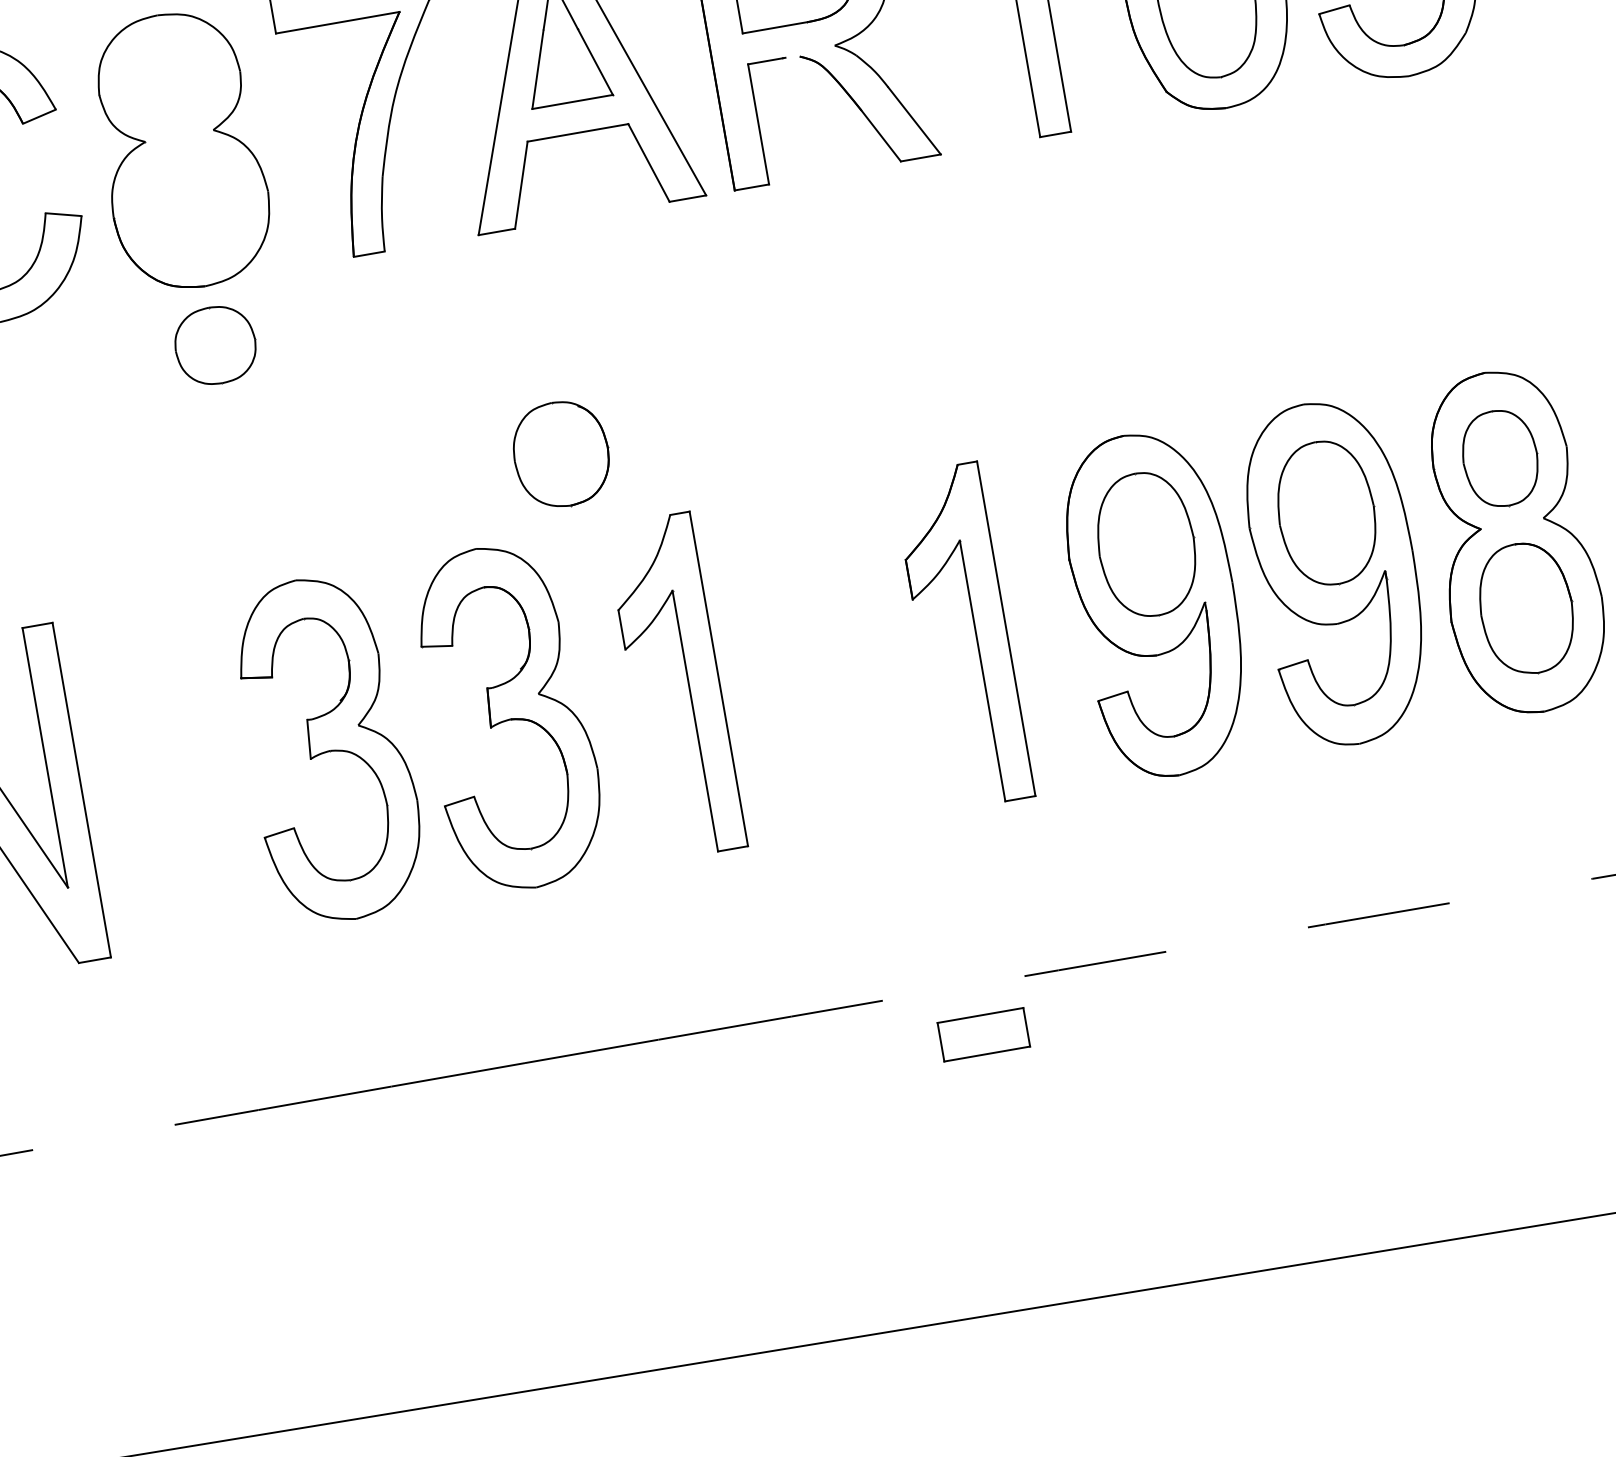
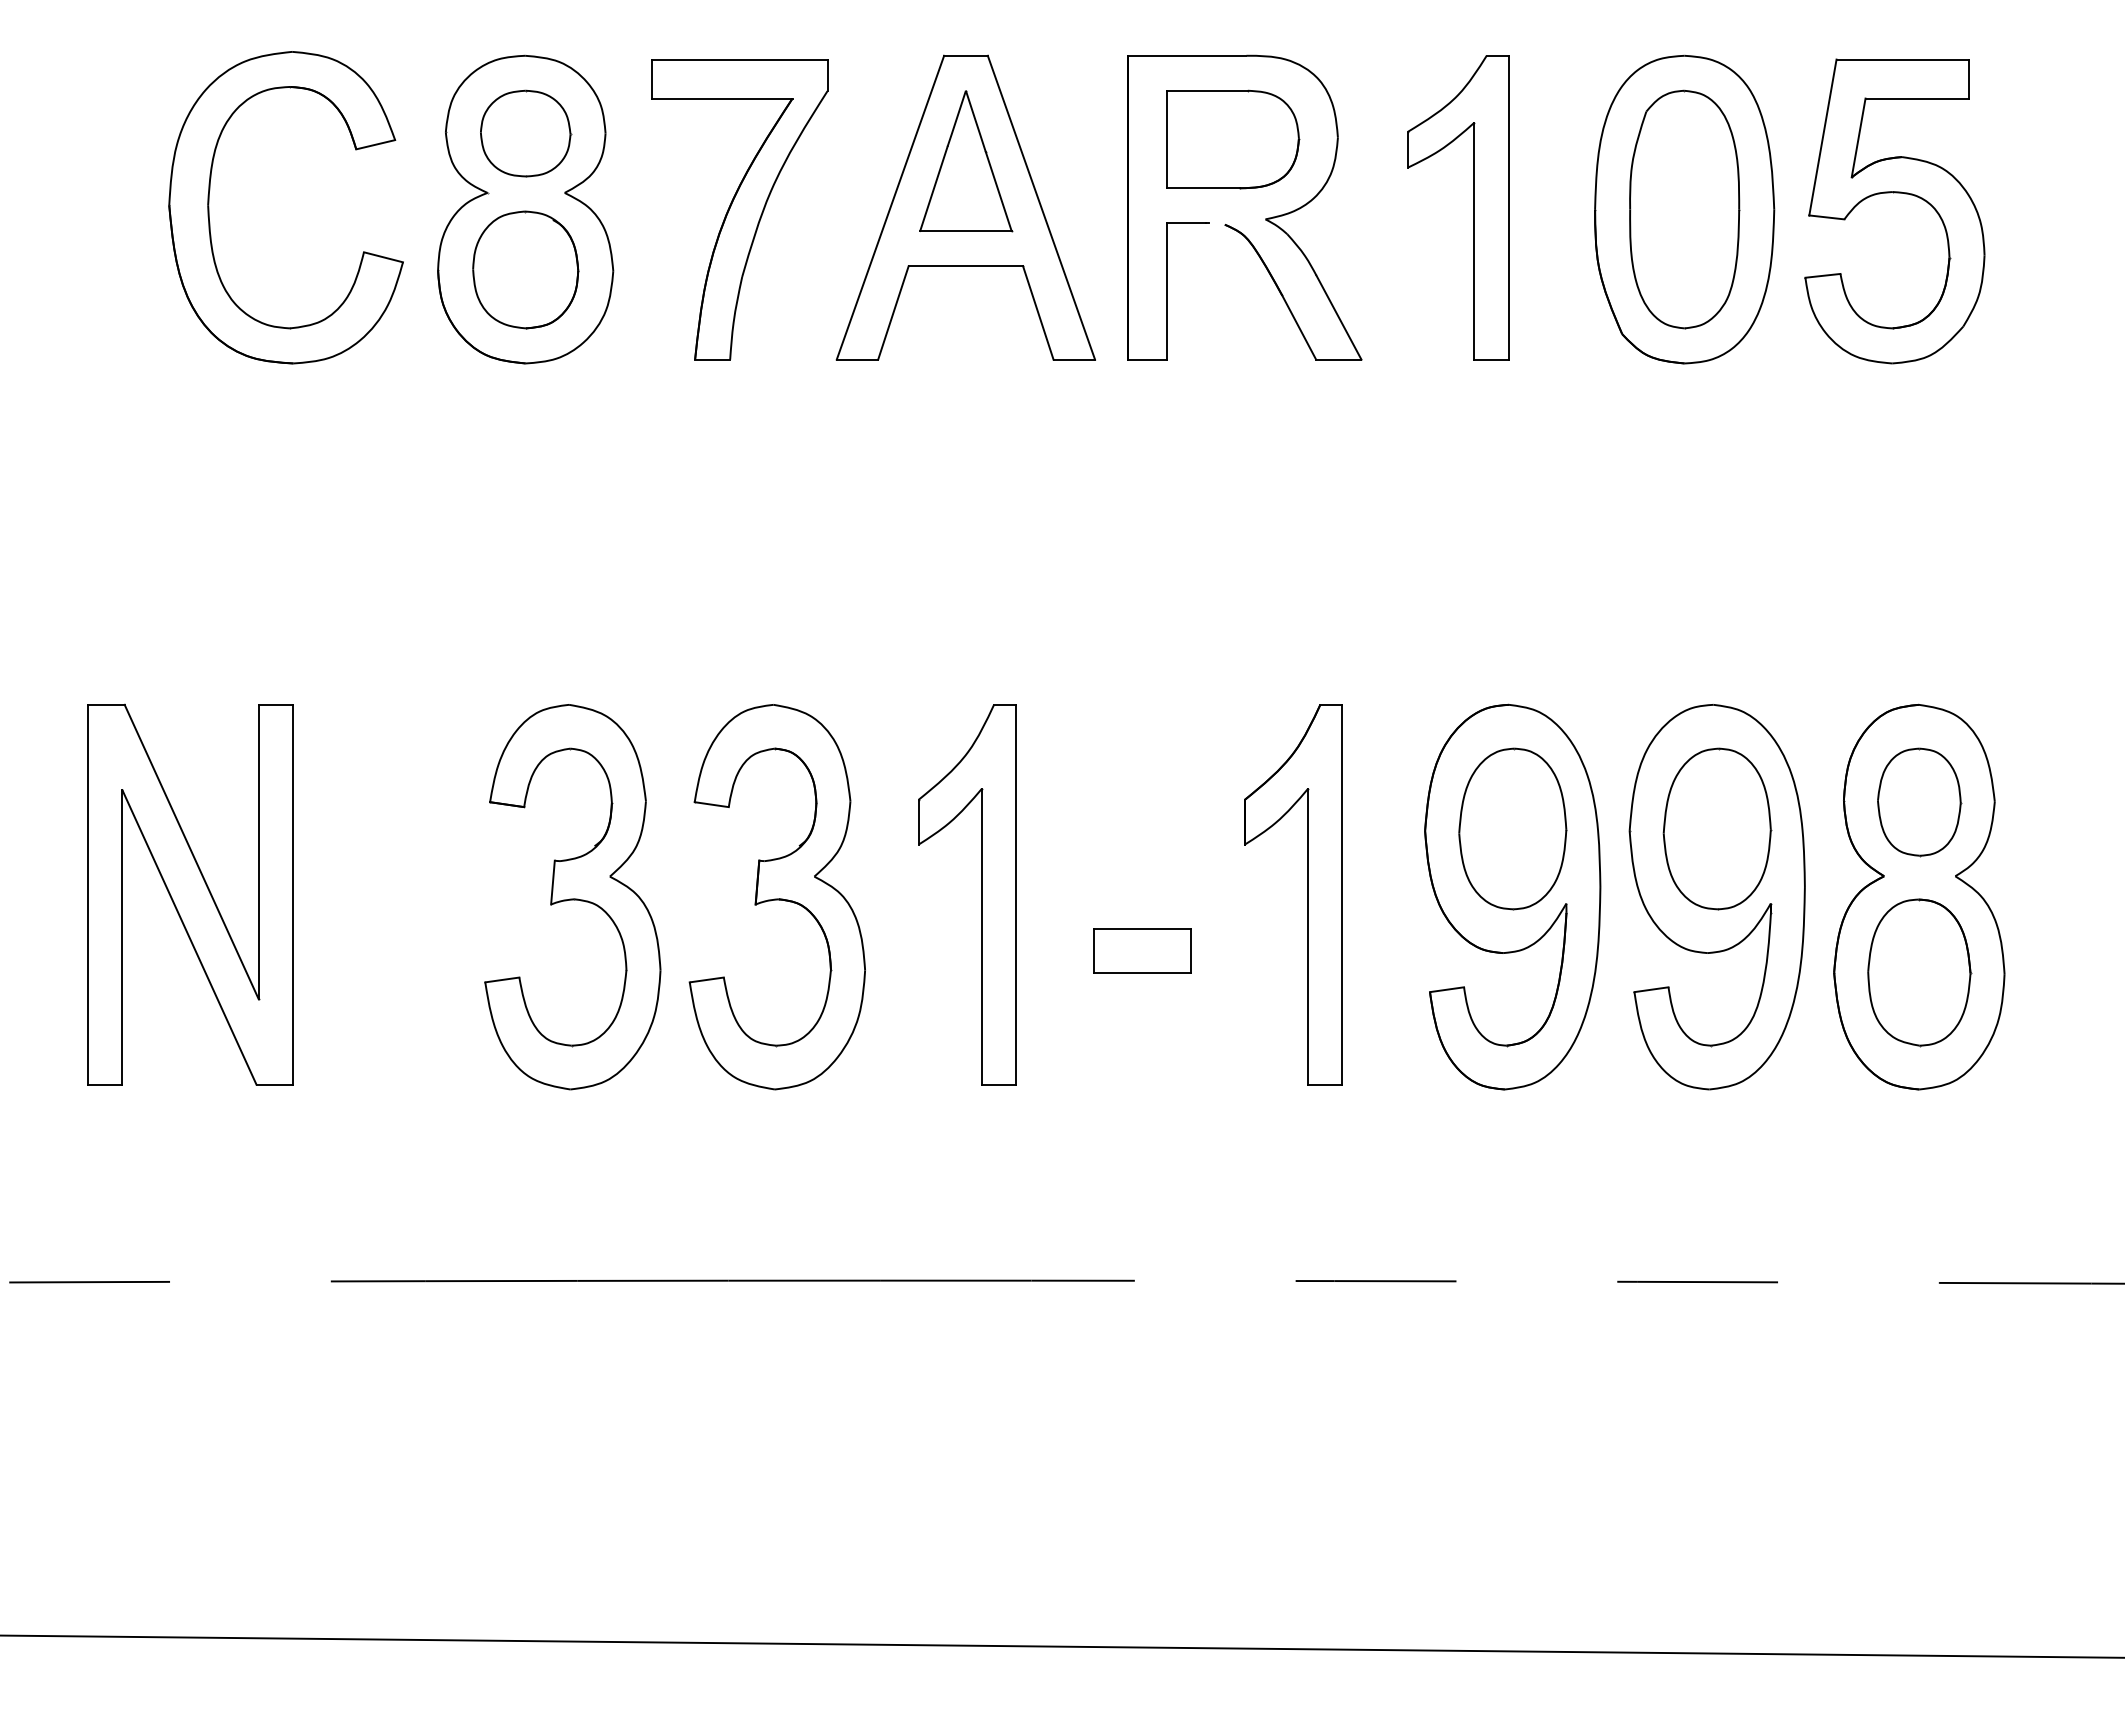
part: (216, 345) -> (526, 133), moved
part: (561, 453) -> (525, 269), moved
part: (983, 1034) -> (1142, 950), moved

